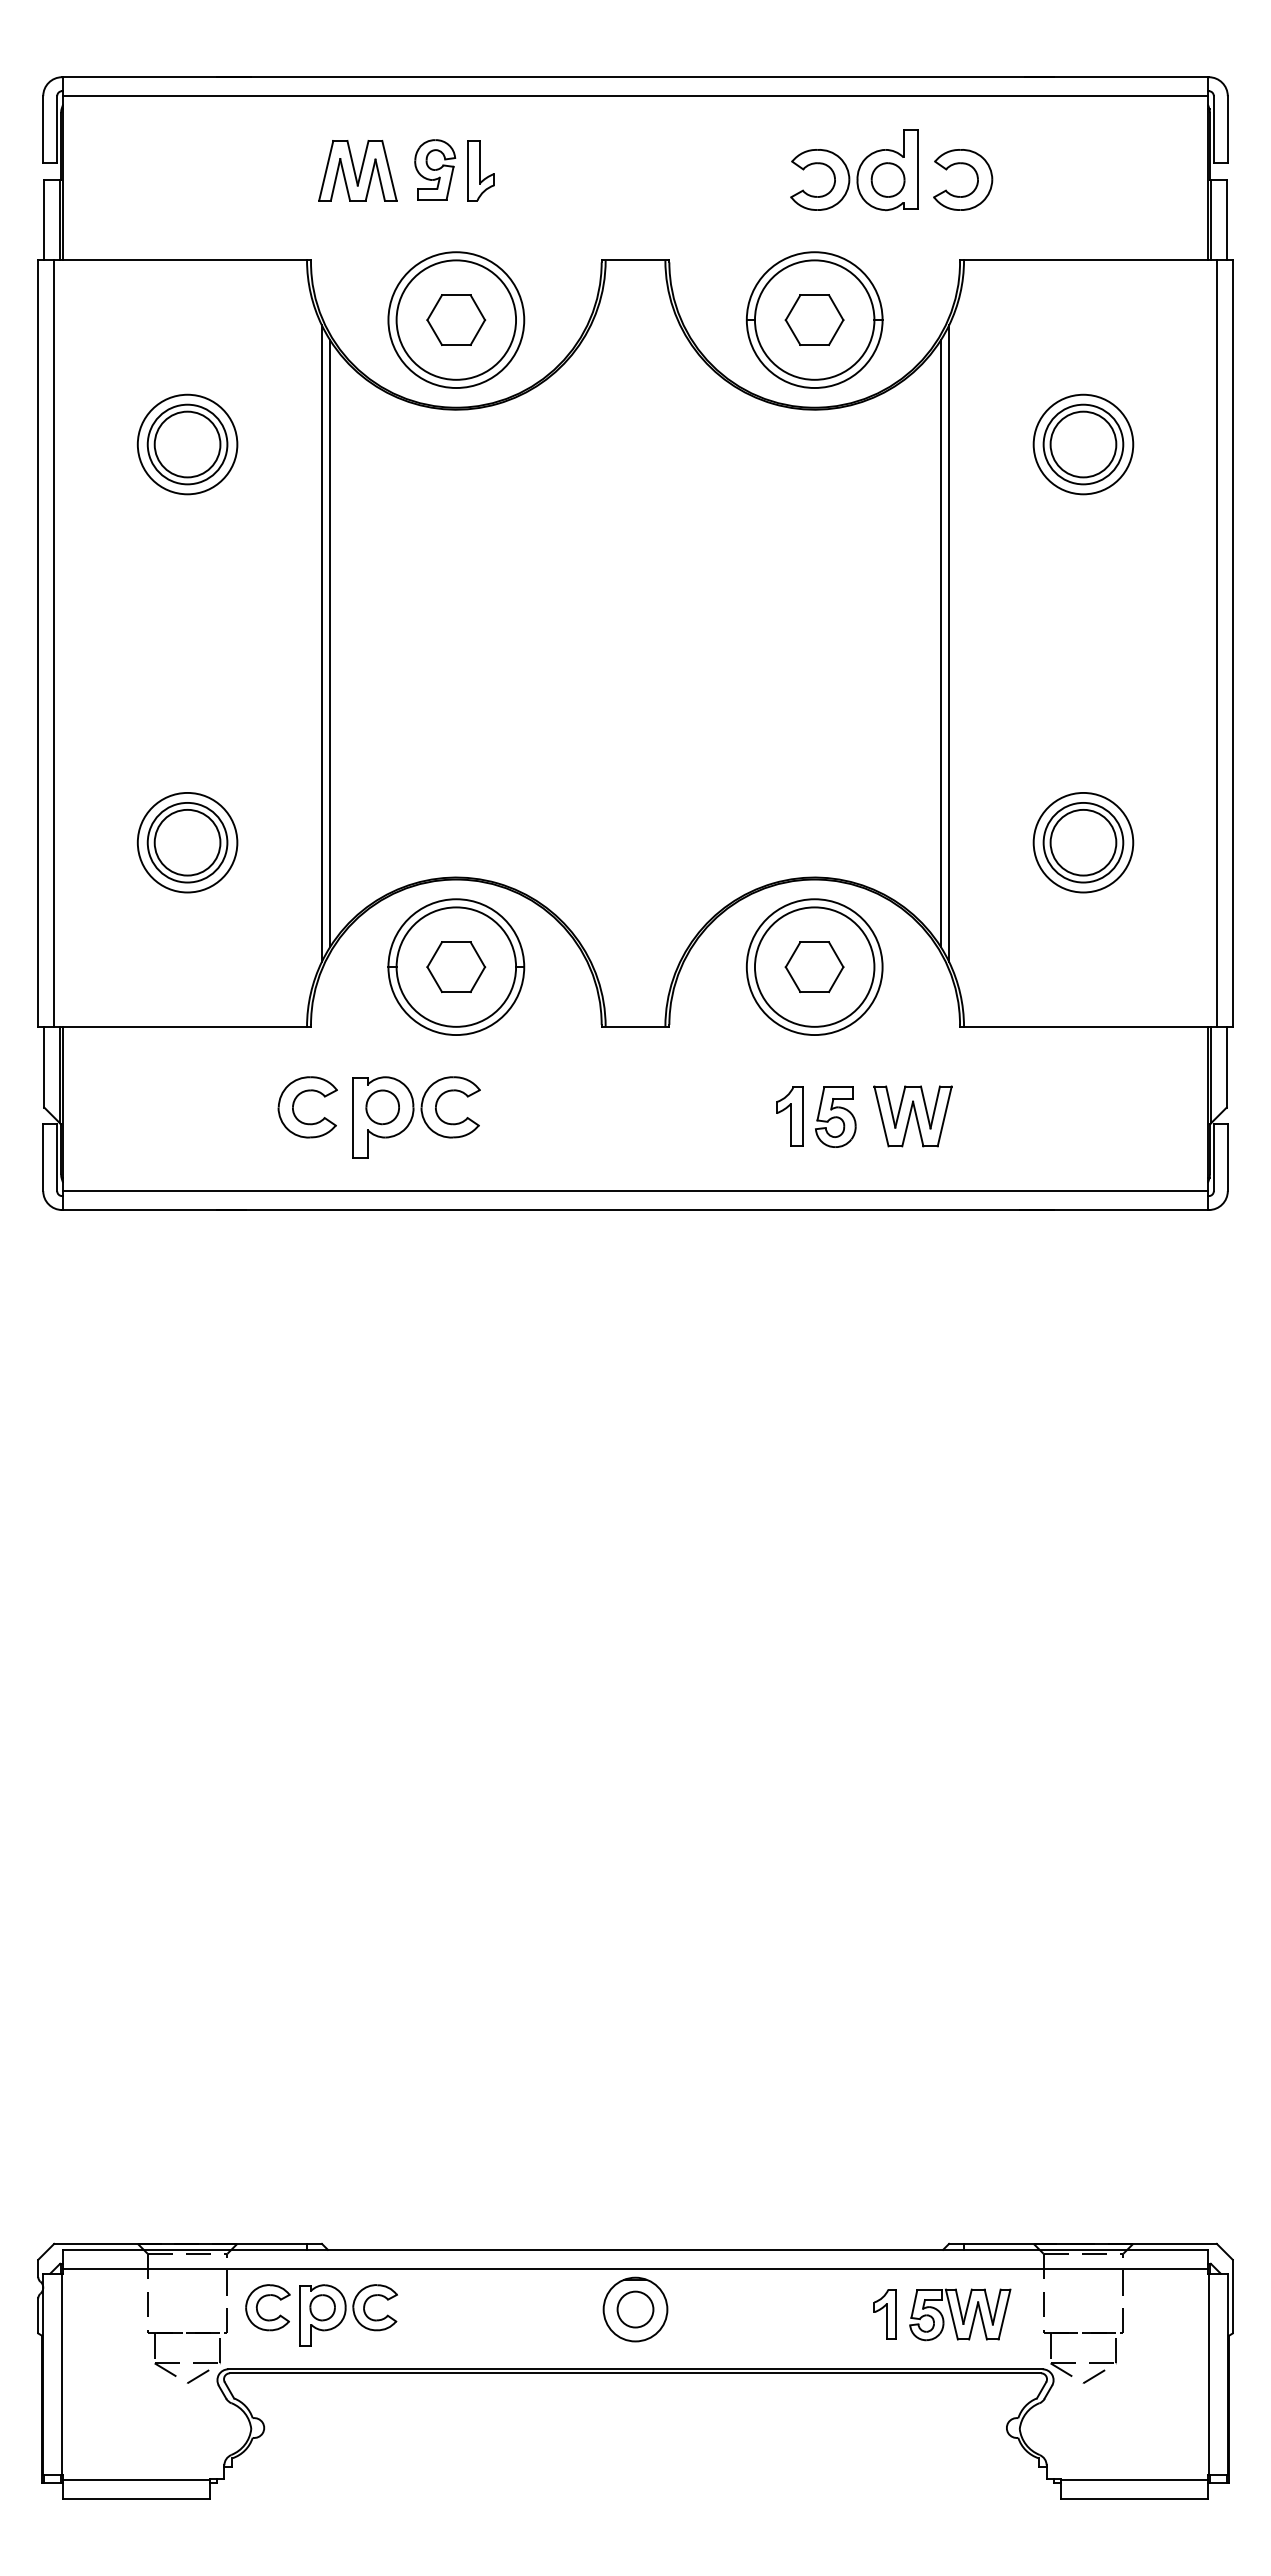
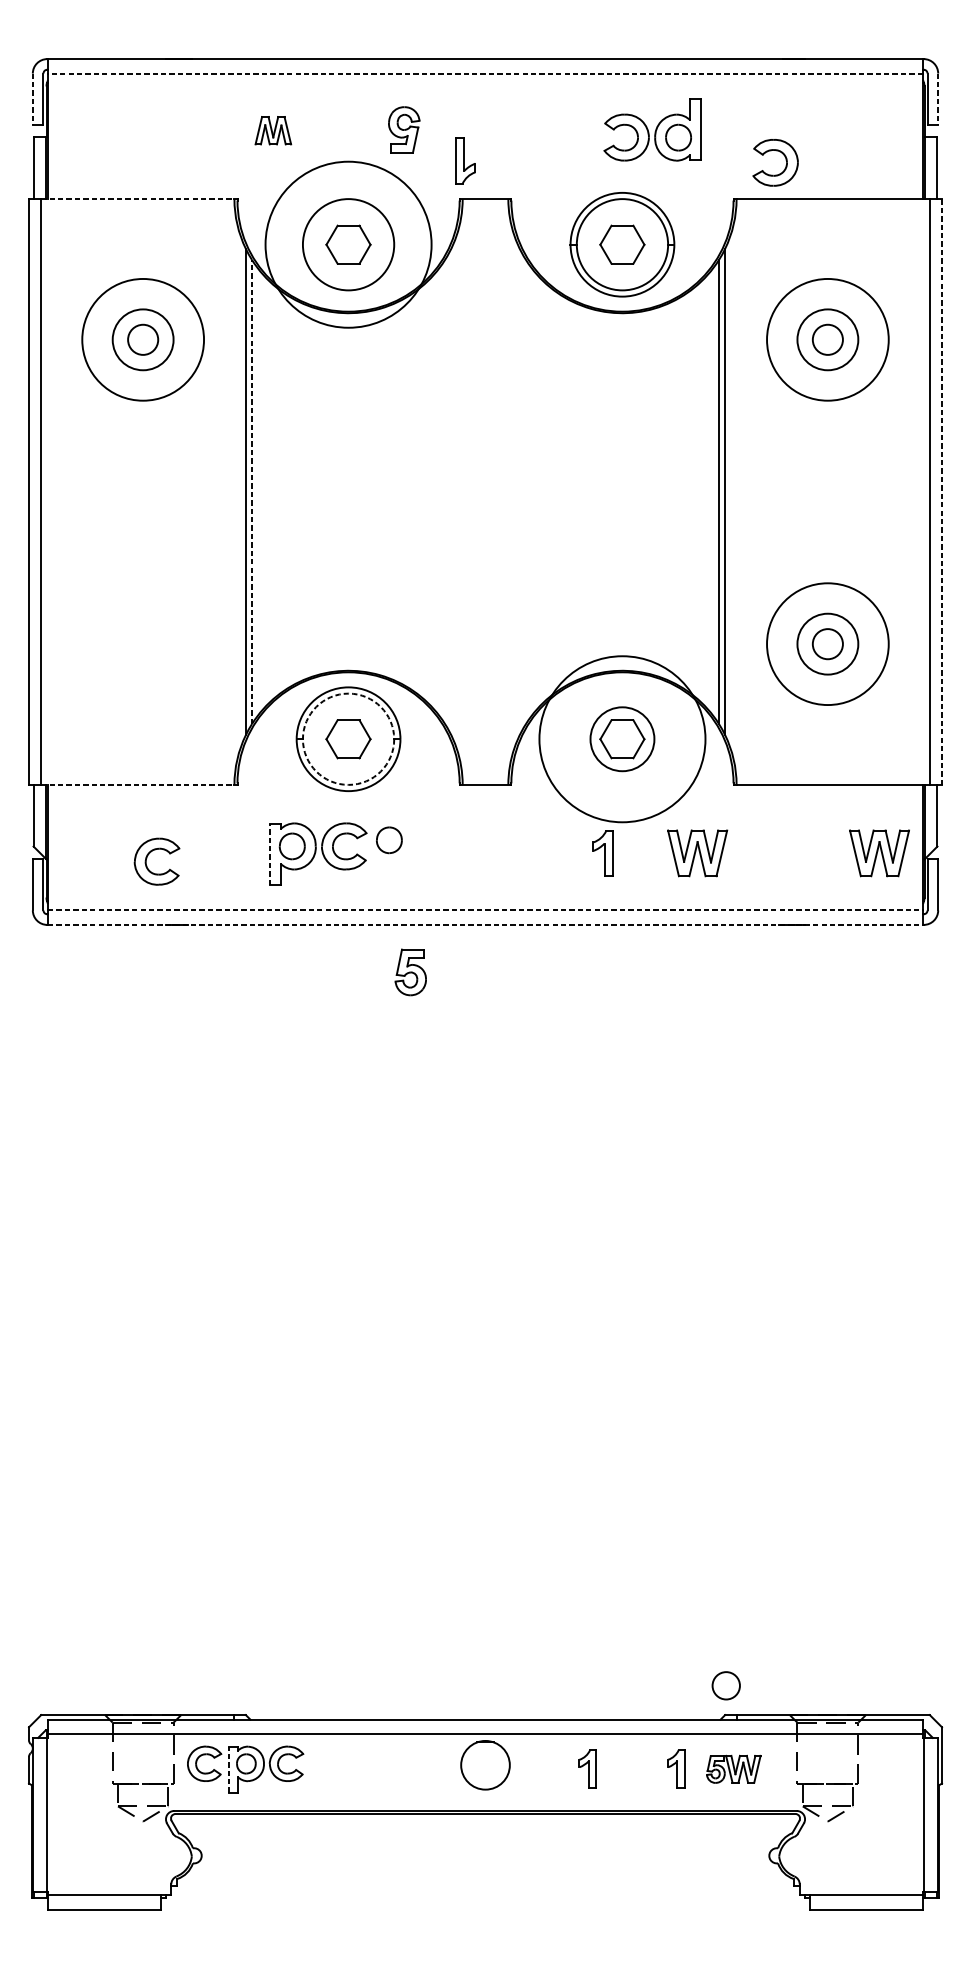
line: (635, 96) -> (485, 73), solid -> dashed
line: (43, 129) -> (33, 99), solid -> dashed
line: (1227, 129) -> (937, 99), solid -> dashed
part: (435, 169) -> (404, 129), moved
part: (357, 170) -> (273, 130), size x0.6
part: (480, 170) -> (464, 160), moved
part: (976, 177) -> (785, 160), moved
line: (181, 260) -> (138, 199), solid -> dashed
circle: (456, 320) -> (348, 245), size x1.6
circle: (187, 444) -> (143, 339), size x0.6
circle: (187, 444) -> (143, 339), size x1.6
circle: (1083, 444) -> (827, 339), size x0.6
circle: (1083, 444) -> (827, 339), size x1.6
line: (329, 643) -> (251, 491), solid -> dashed
line: (1232, 643) -> (941, 491), solid -> dashed
part: (187, 842) -> (143, 644), removed
circle: (1083, 842) -> (827, 644), size x0.6
circle: (1083, 842) -> (827, 644), size x1.6
circle: (456, 966) -> (348, 738), solid -> dashed
circle: (814, 966) -> (622, 738), size x0.7
circle: (814, 967) -> (622, 739), size x1.6
line: (181, 1026) -> (138, 784), solid -> dashed
part: (509, 1099) -> (389, 840), added
part: (294, 1104) -> (146, 859), moved
part: (835, 1116) -> (410, 971), moved
part: (1150, 1116) -> (879, 853), added
line: (353, 1118) -> (269, 854), solid -> dashed
line: (636, 1191) -> (486, 910), solid -> dashed
line: (636, 1210) -> (486, 925), solid -> dashed
circle: (635, 2309) -> (726, 1685), moved
part: (768, 2314) -> (587, 1769), added
part: (960, 2314) -> (733, 1769), size x0.7
line: (300, 2315) -> (229, 1769), solid -> dashed

